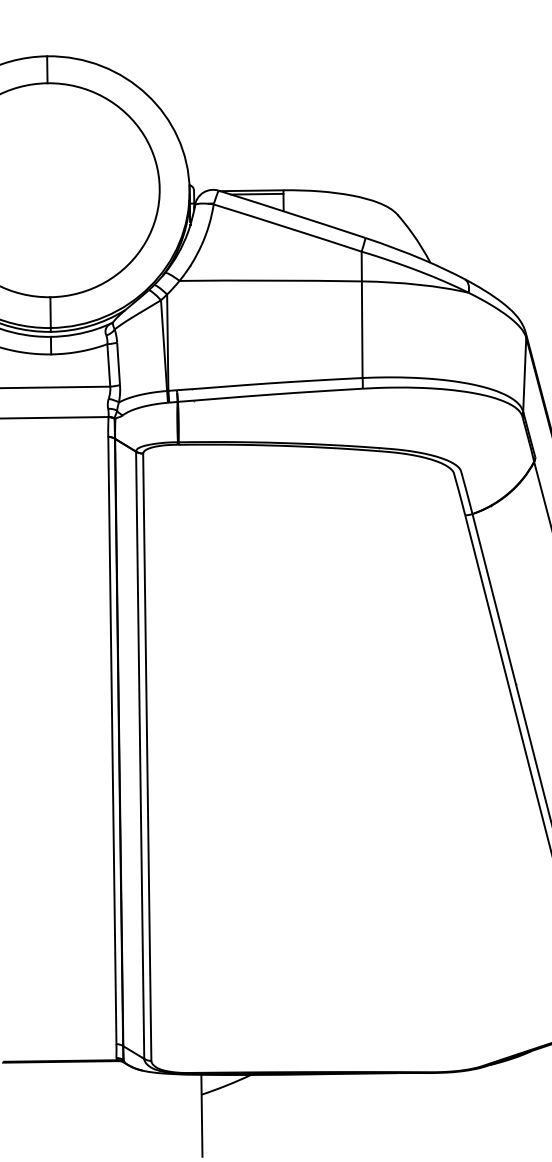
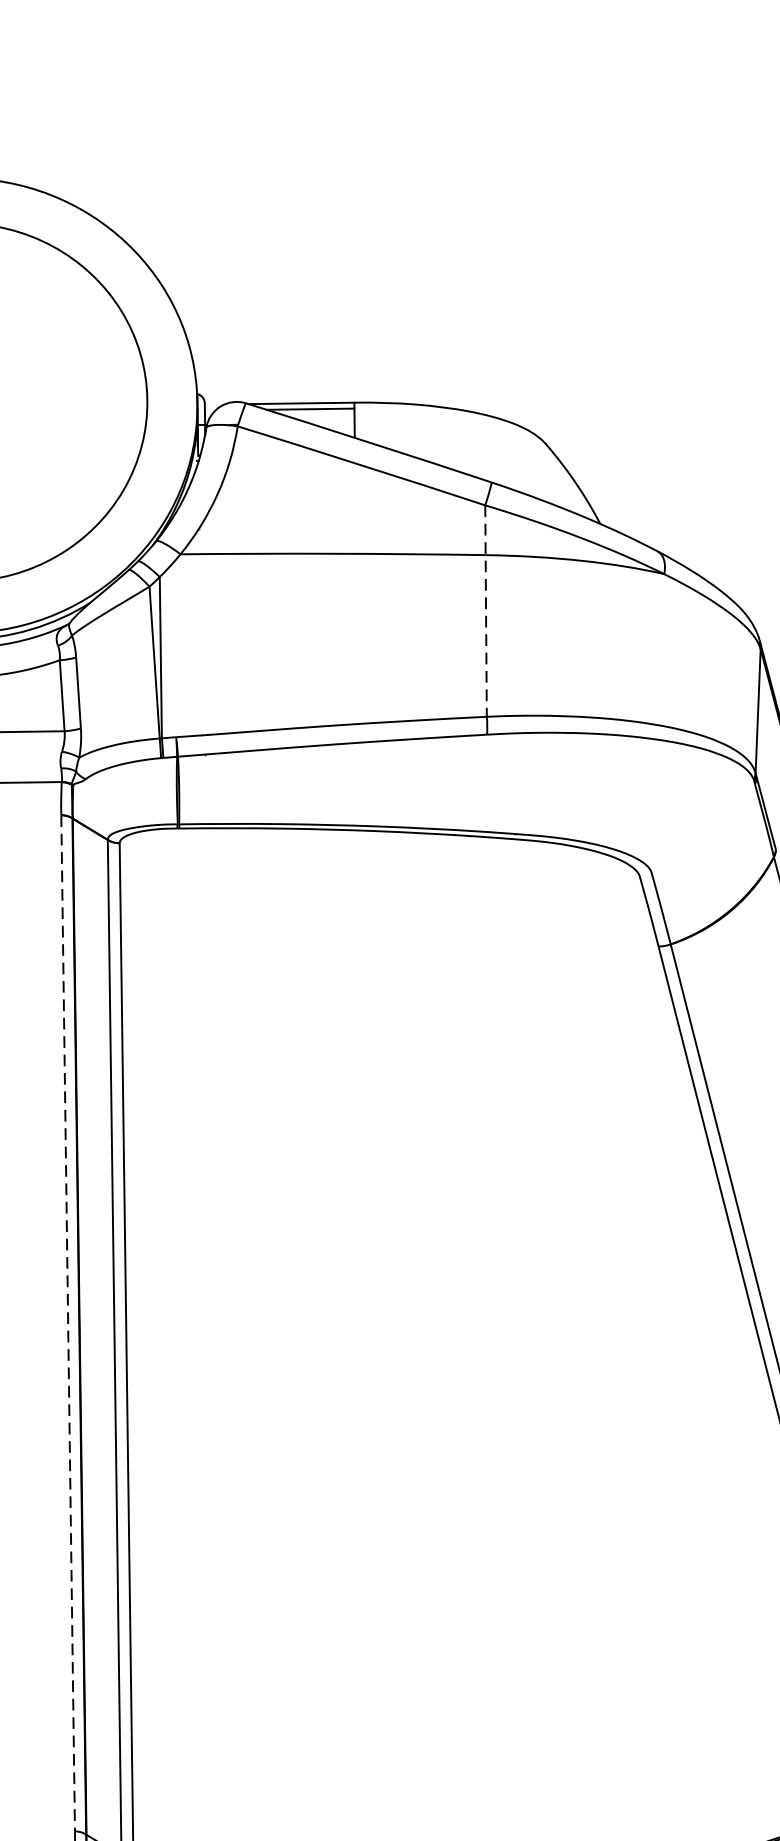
line: (362, 315) -> (486, 612), solid -> dashed
line: (112, 740) -> (68, 1323), solid -> dashed

